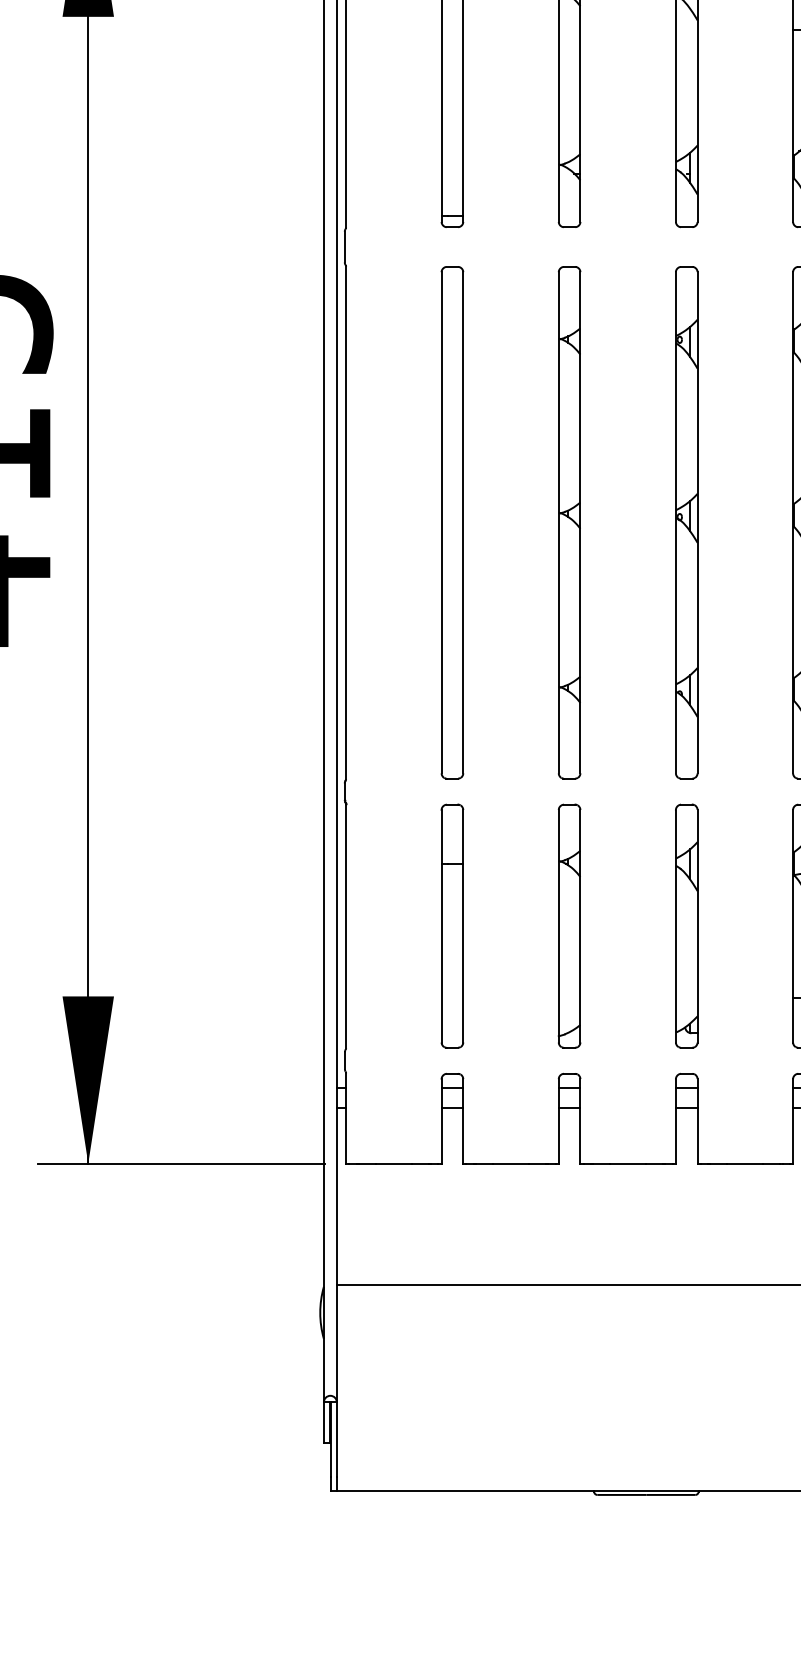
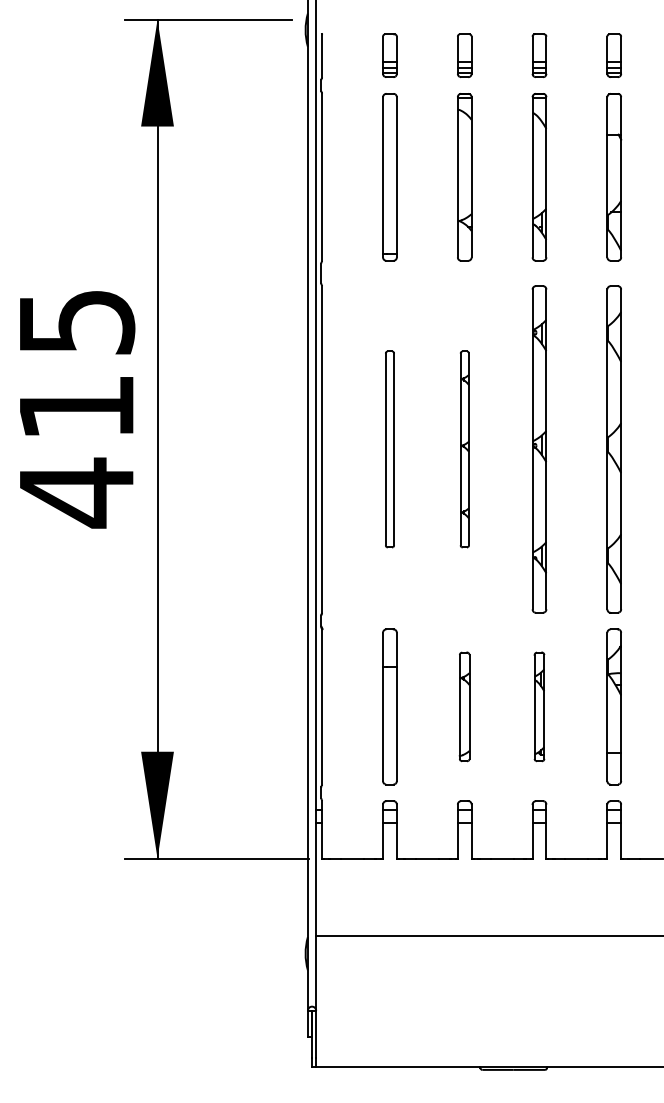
part: (451, 522) -> (389, 449), size x0.6
part: (569, 522) -> (464, 449), size x0.6
part: (569, 925) -> (464, 706), size x0.7
part: (686, 925) -> (539, 706), size x0.7

